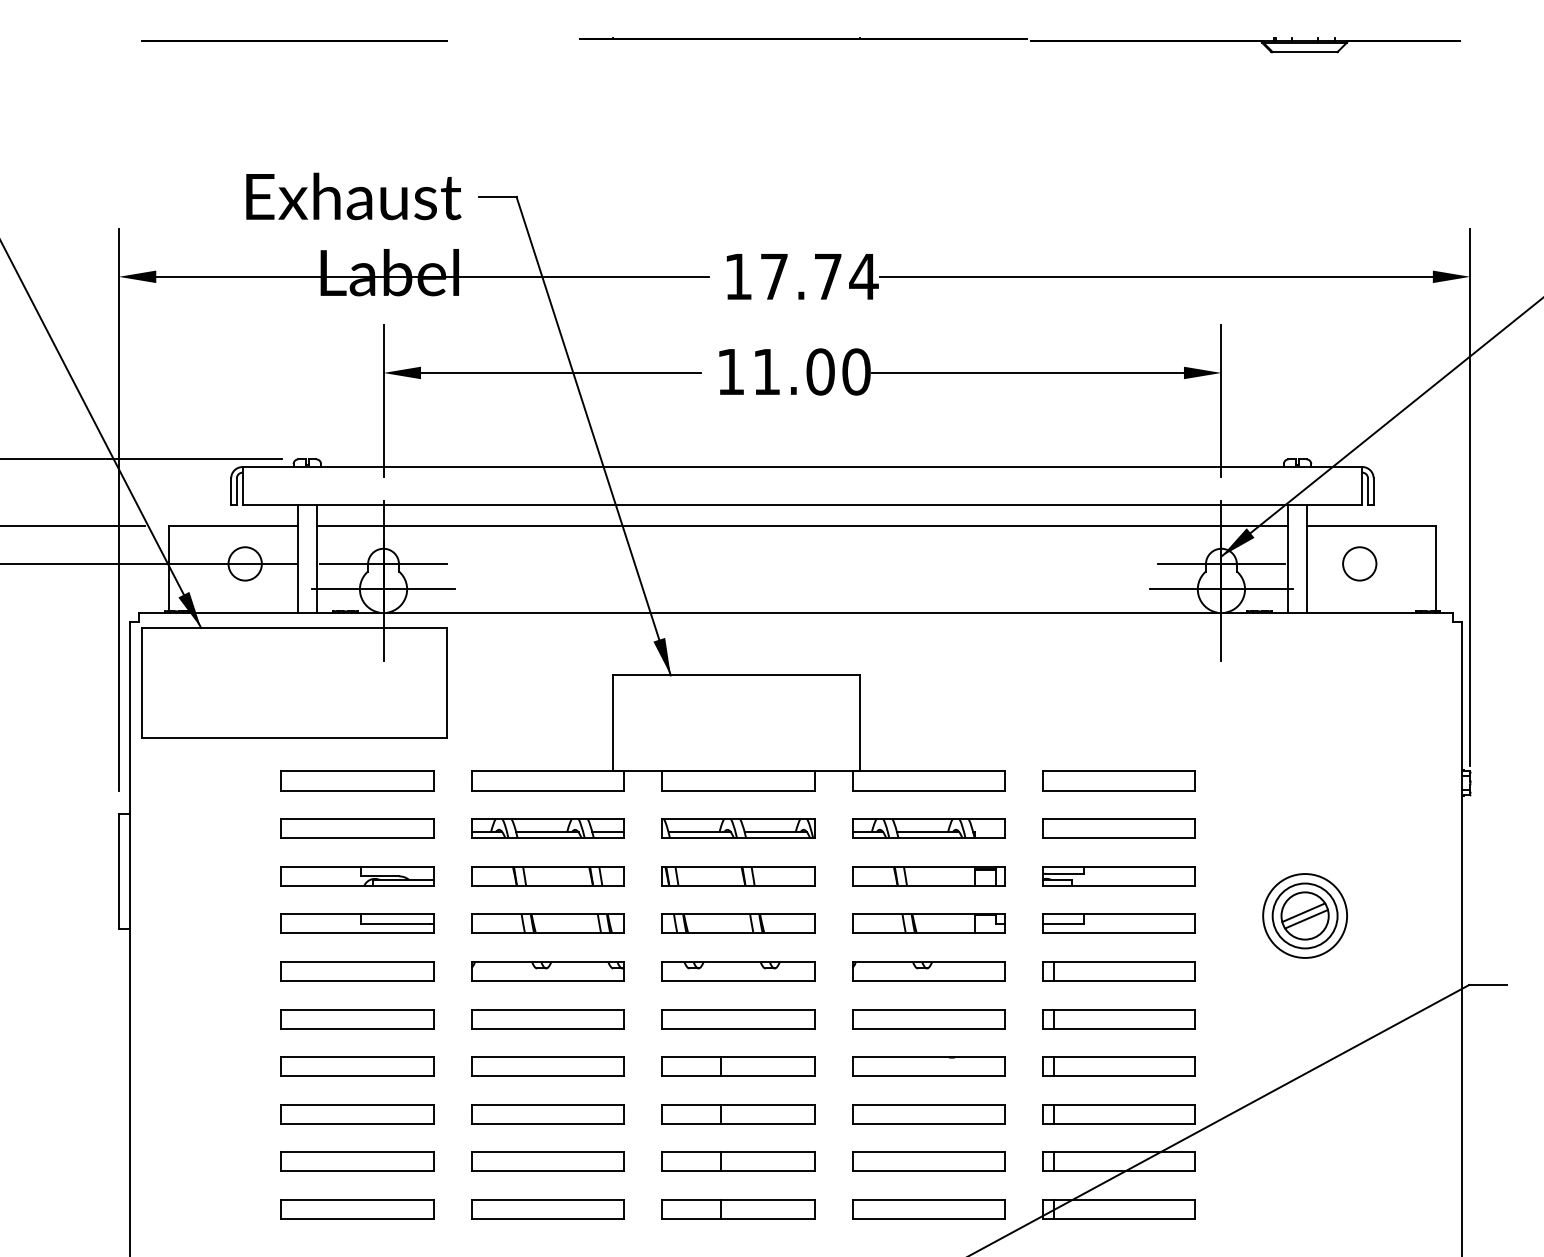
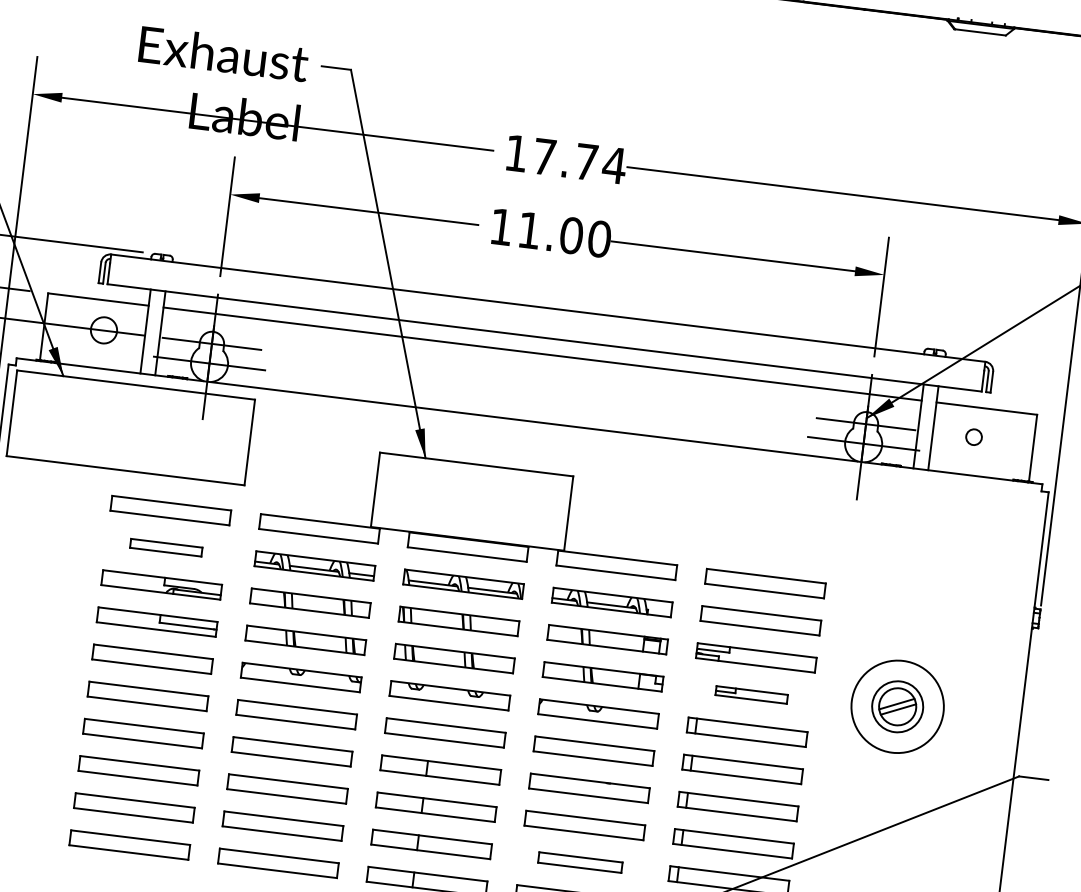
circle: (1359, 563) -> (973, 436), size x0.6
part: (357, 828) -> (166, 547), size x0.6
circle: (1305, 915) -> (898, 706), size x1.4
part: (1118, 923) -> (751, 694), size x0.6
part: (928, 1161) -> (580, 862), size x0.7

